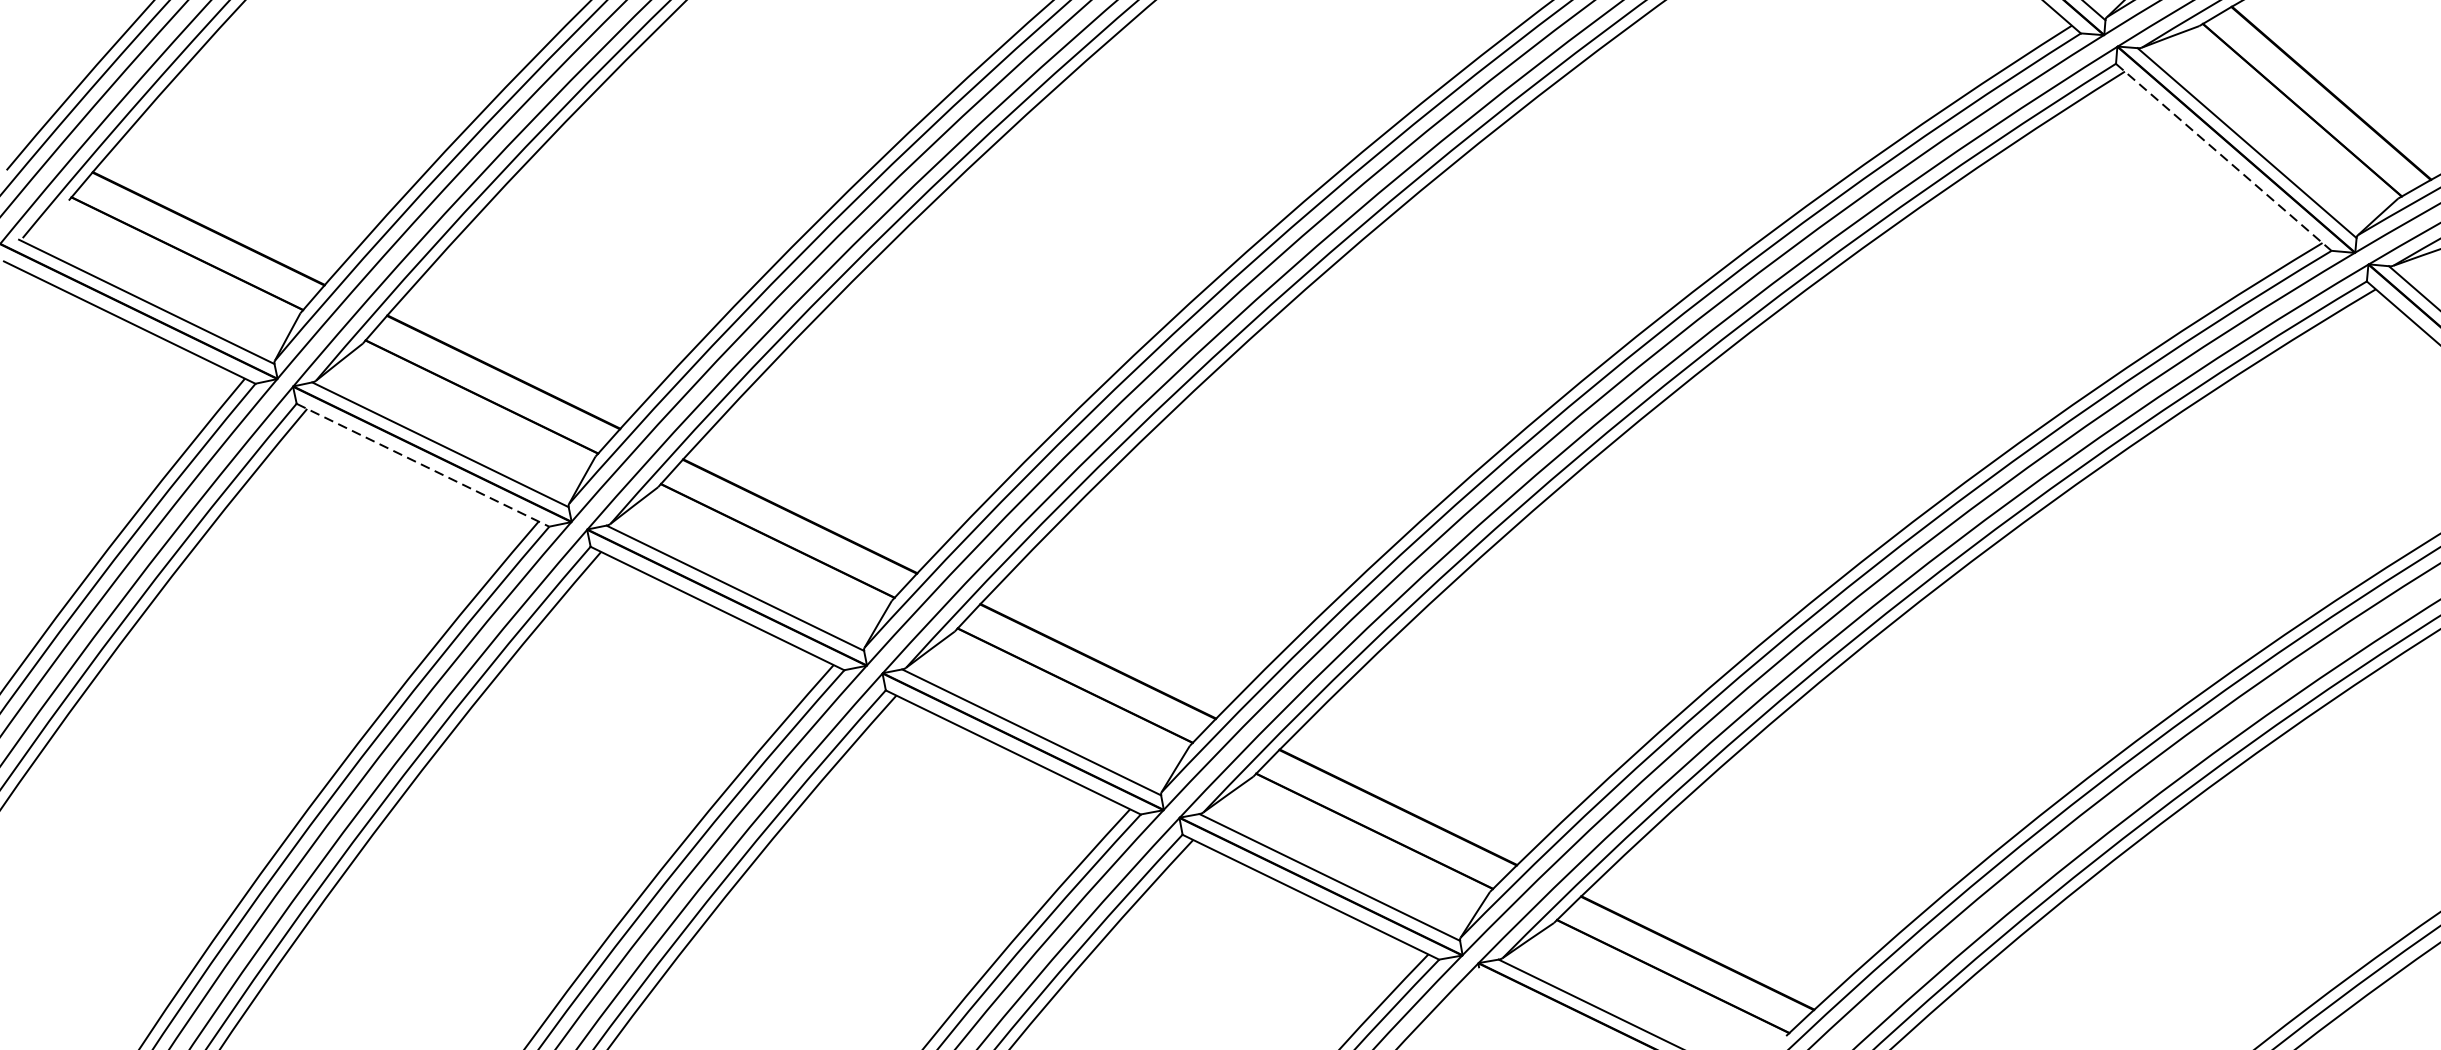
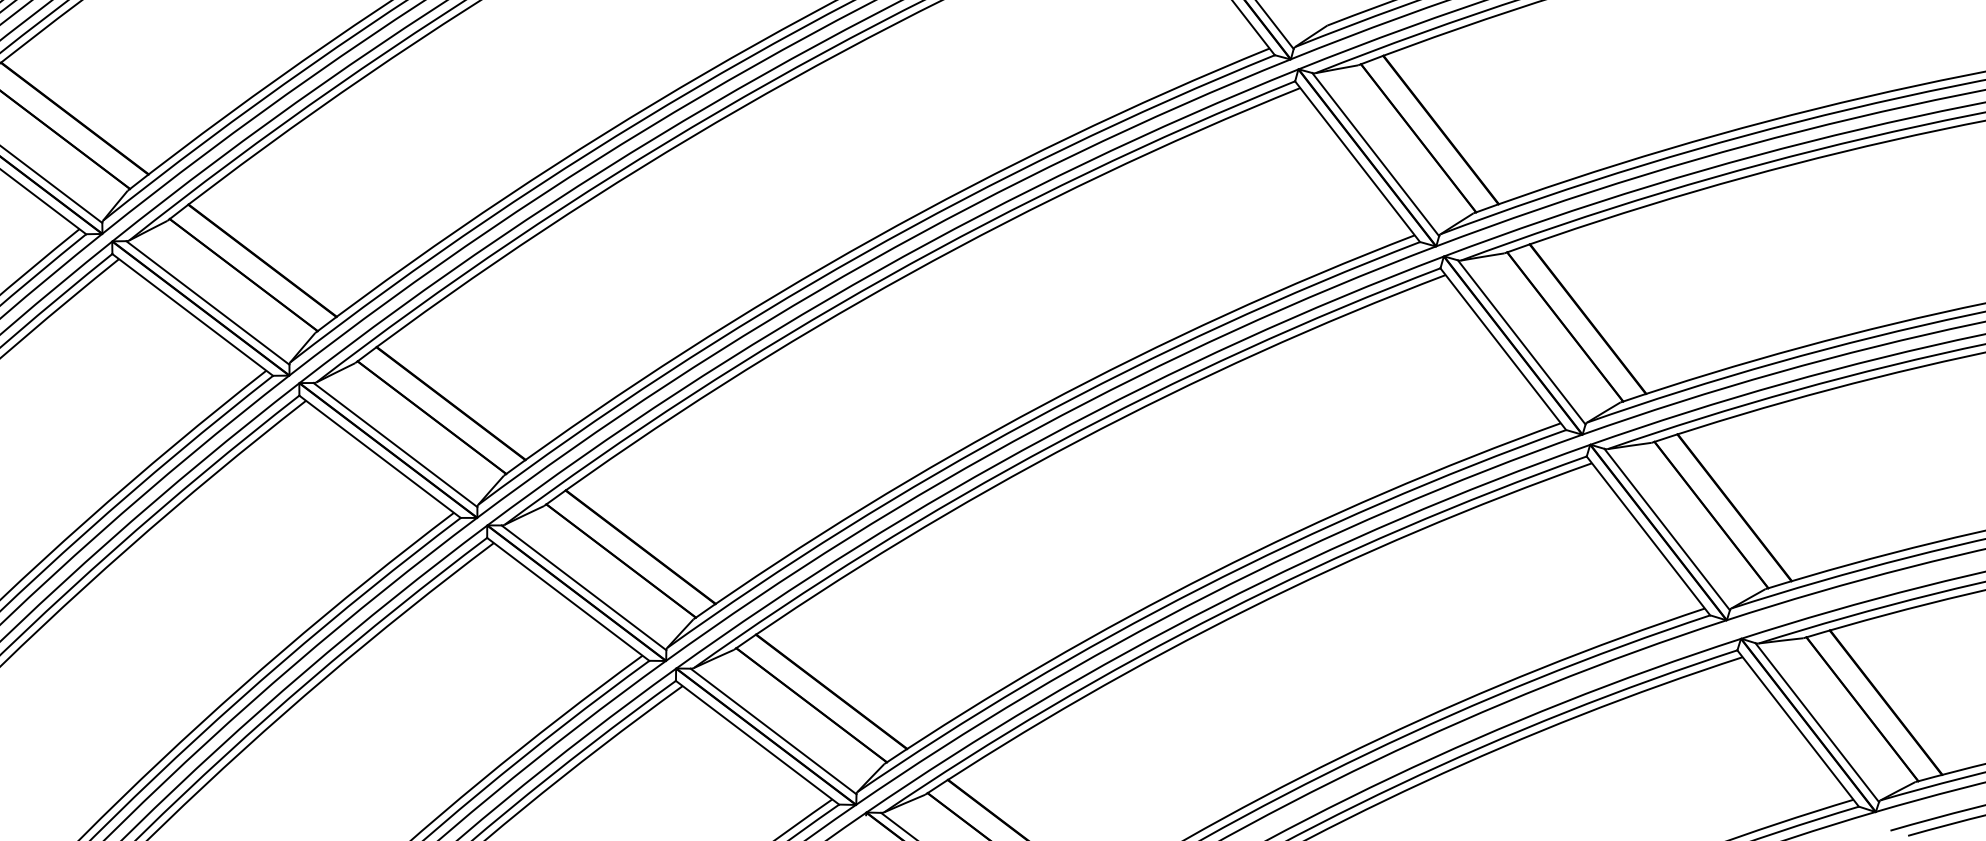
line: (2224, 157) -> (1503, 349), dashed -> solid
line: (422, 466) -> (192, 315), dashed -> solid

